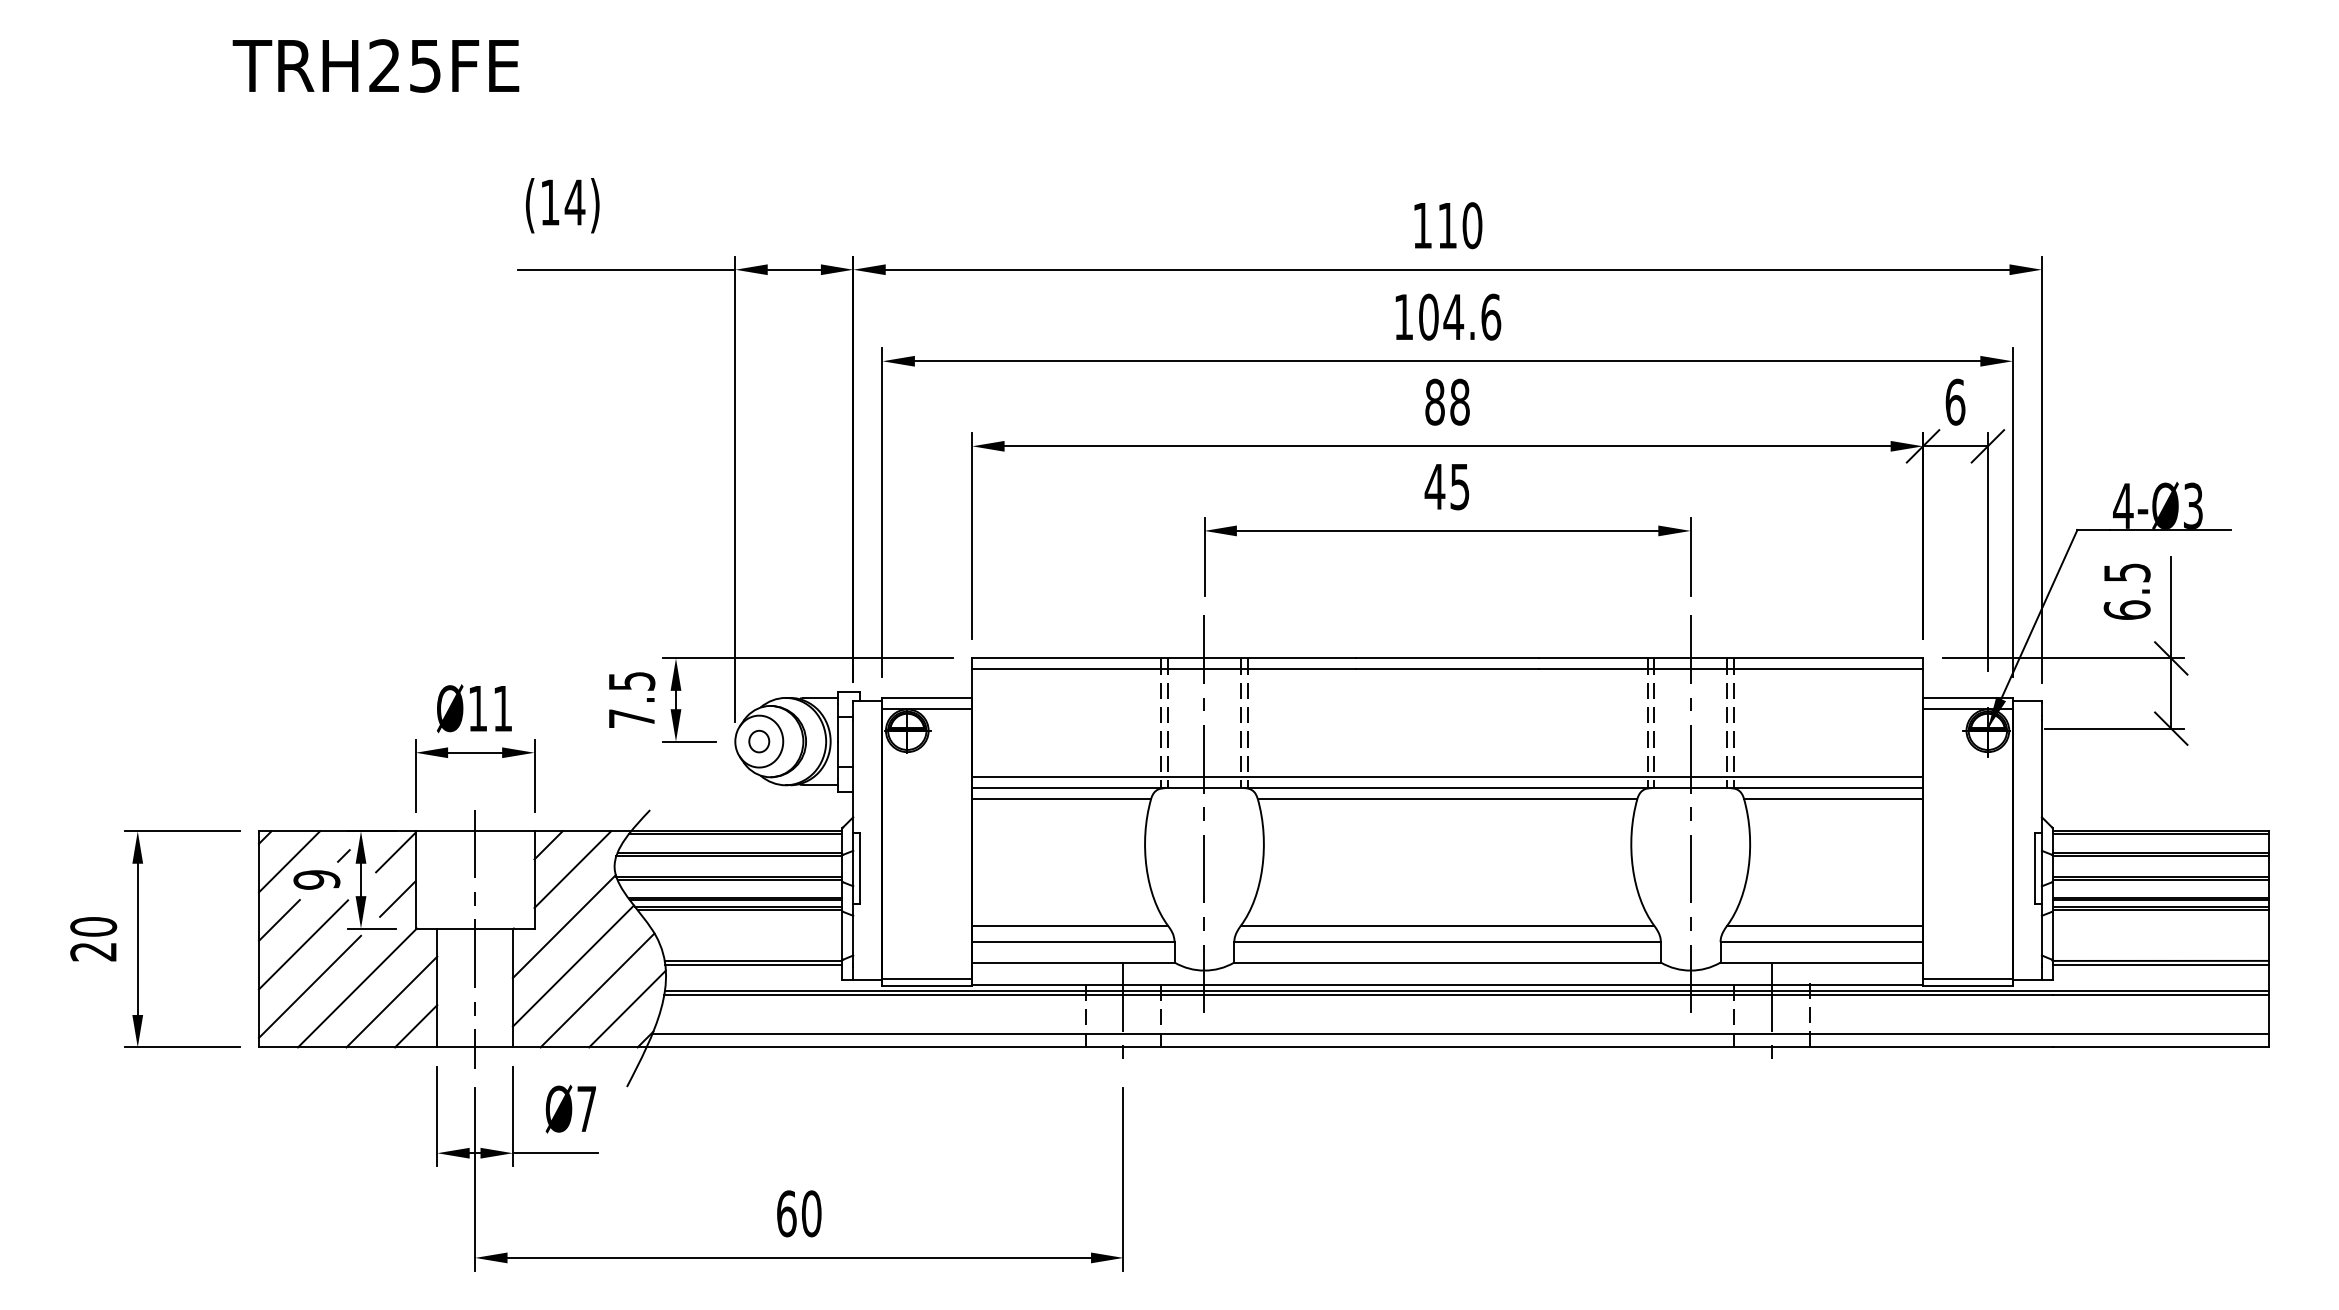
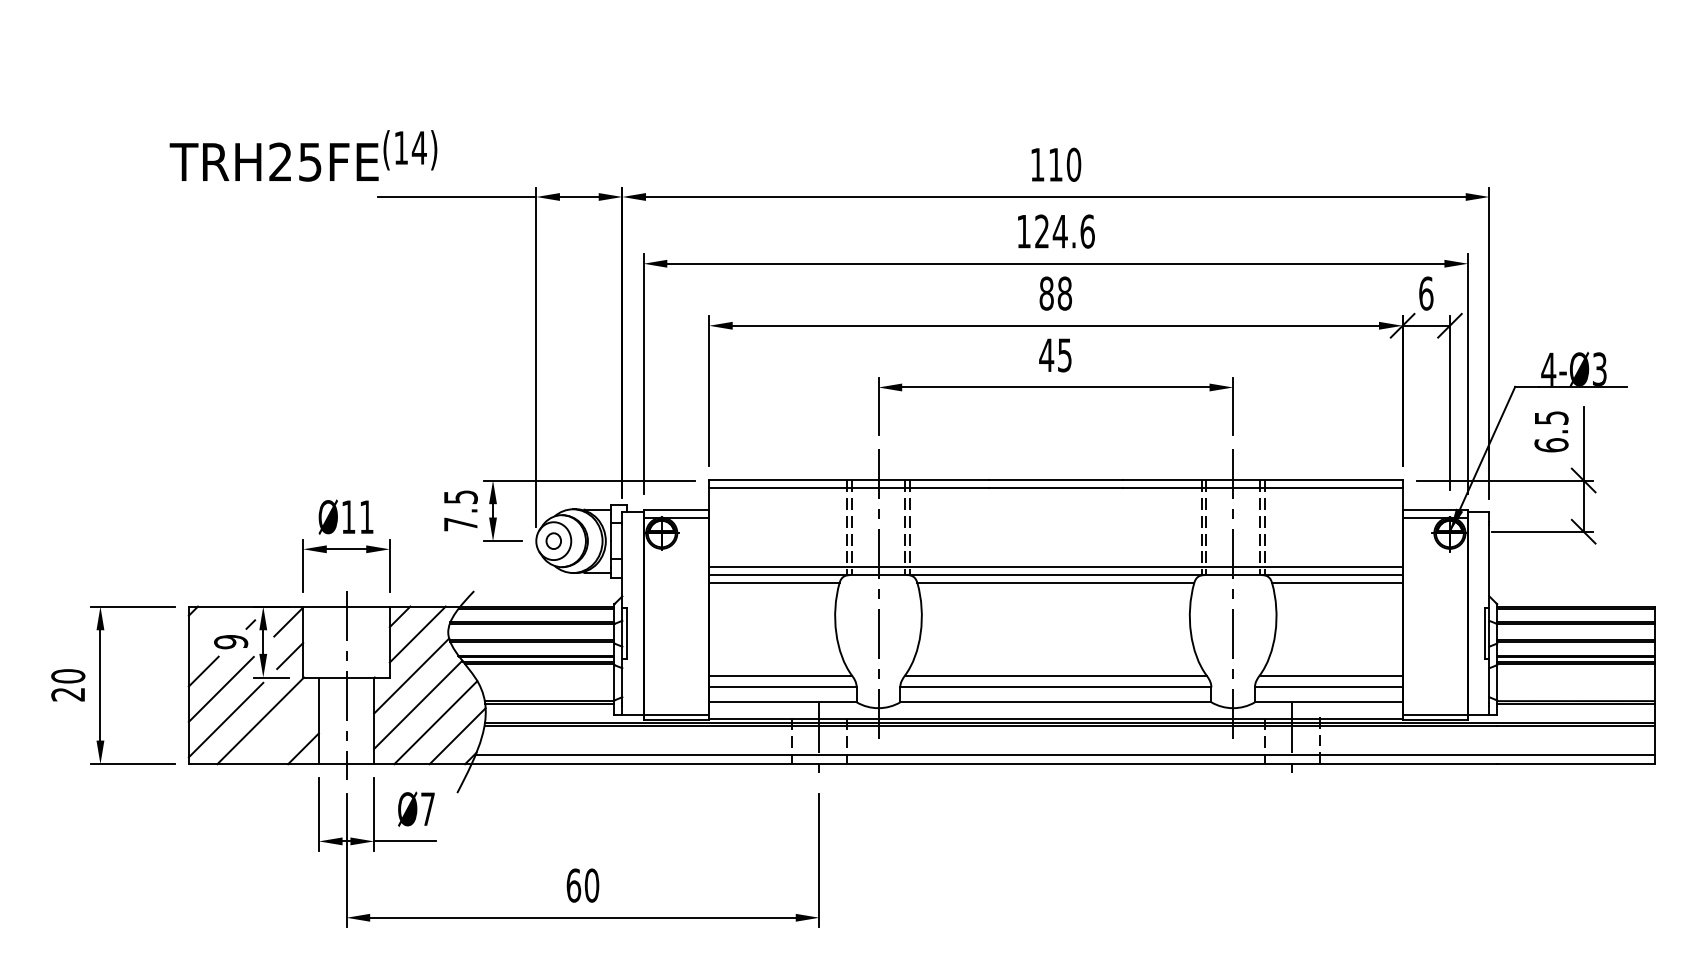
text: (375, 65) -> (273, 161), moved
text: (1428, 316) -> (1041, 231), 104.6 -> 124.6
line: (289, 861) -> (211, 628), removed
line: (391, 1001) -> (285, 730), removed

